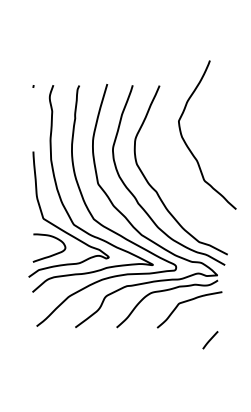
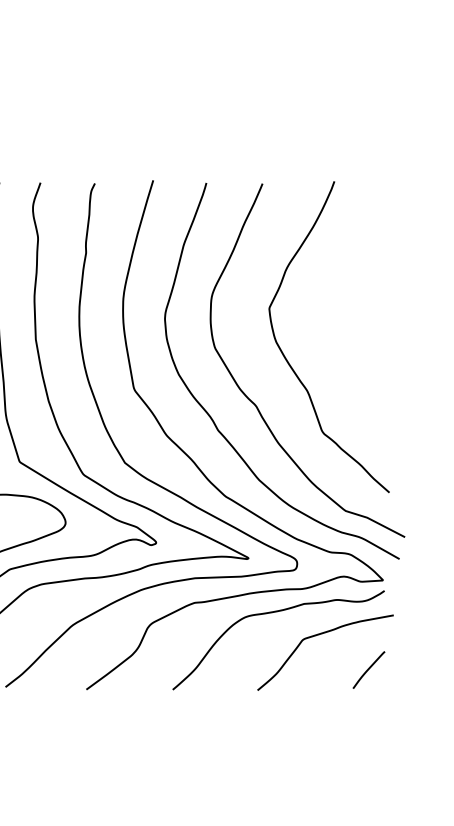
curve: (189, 147) -> (291, 363), moved
line: (210, 340) -> (368, 670), moved

